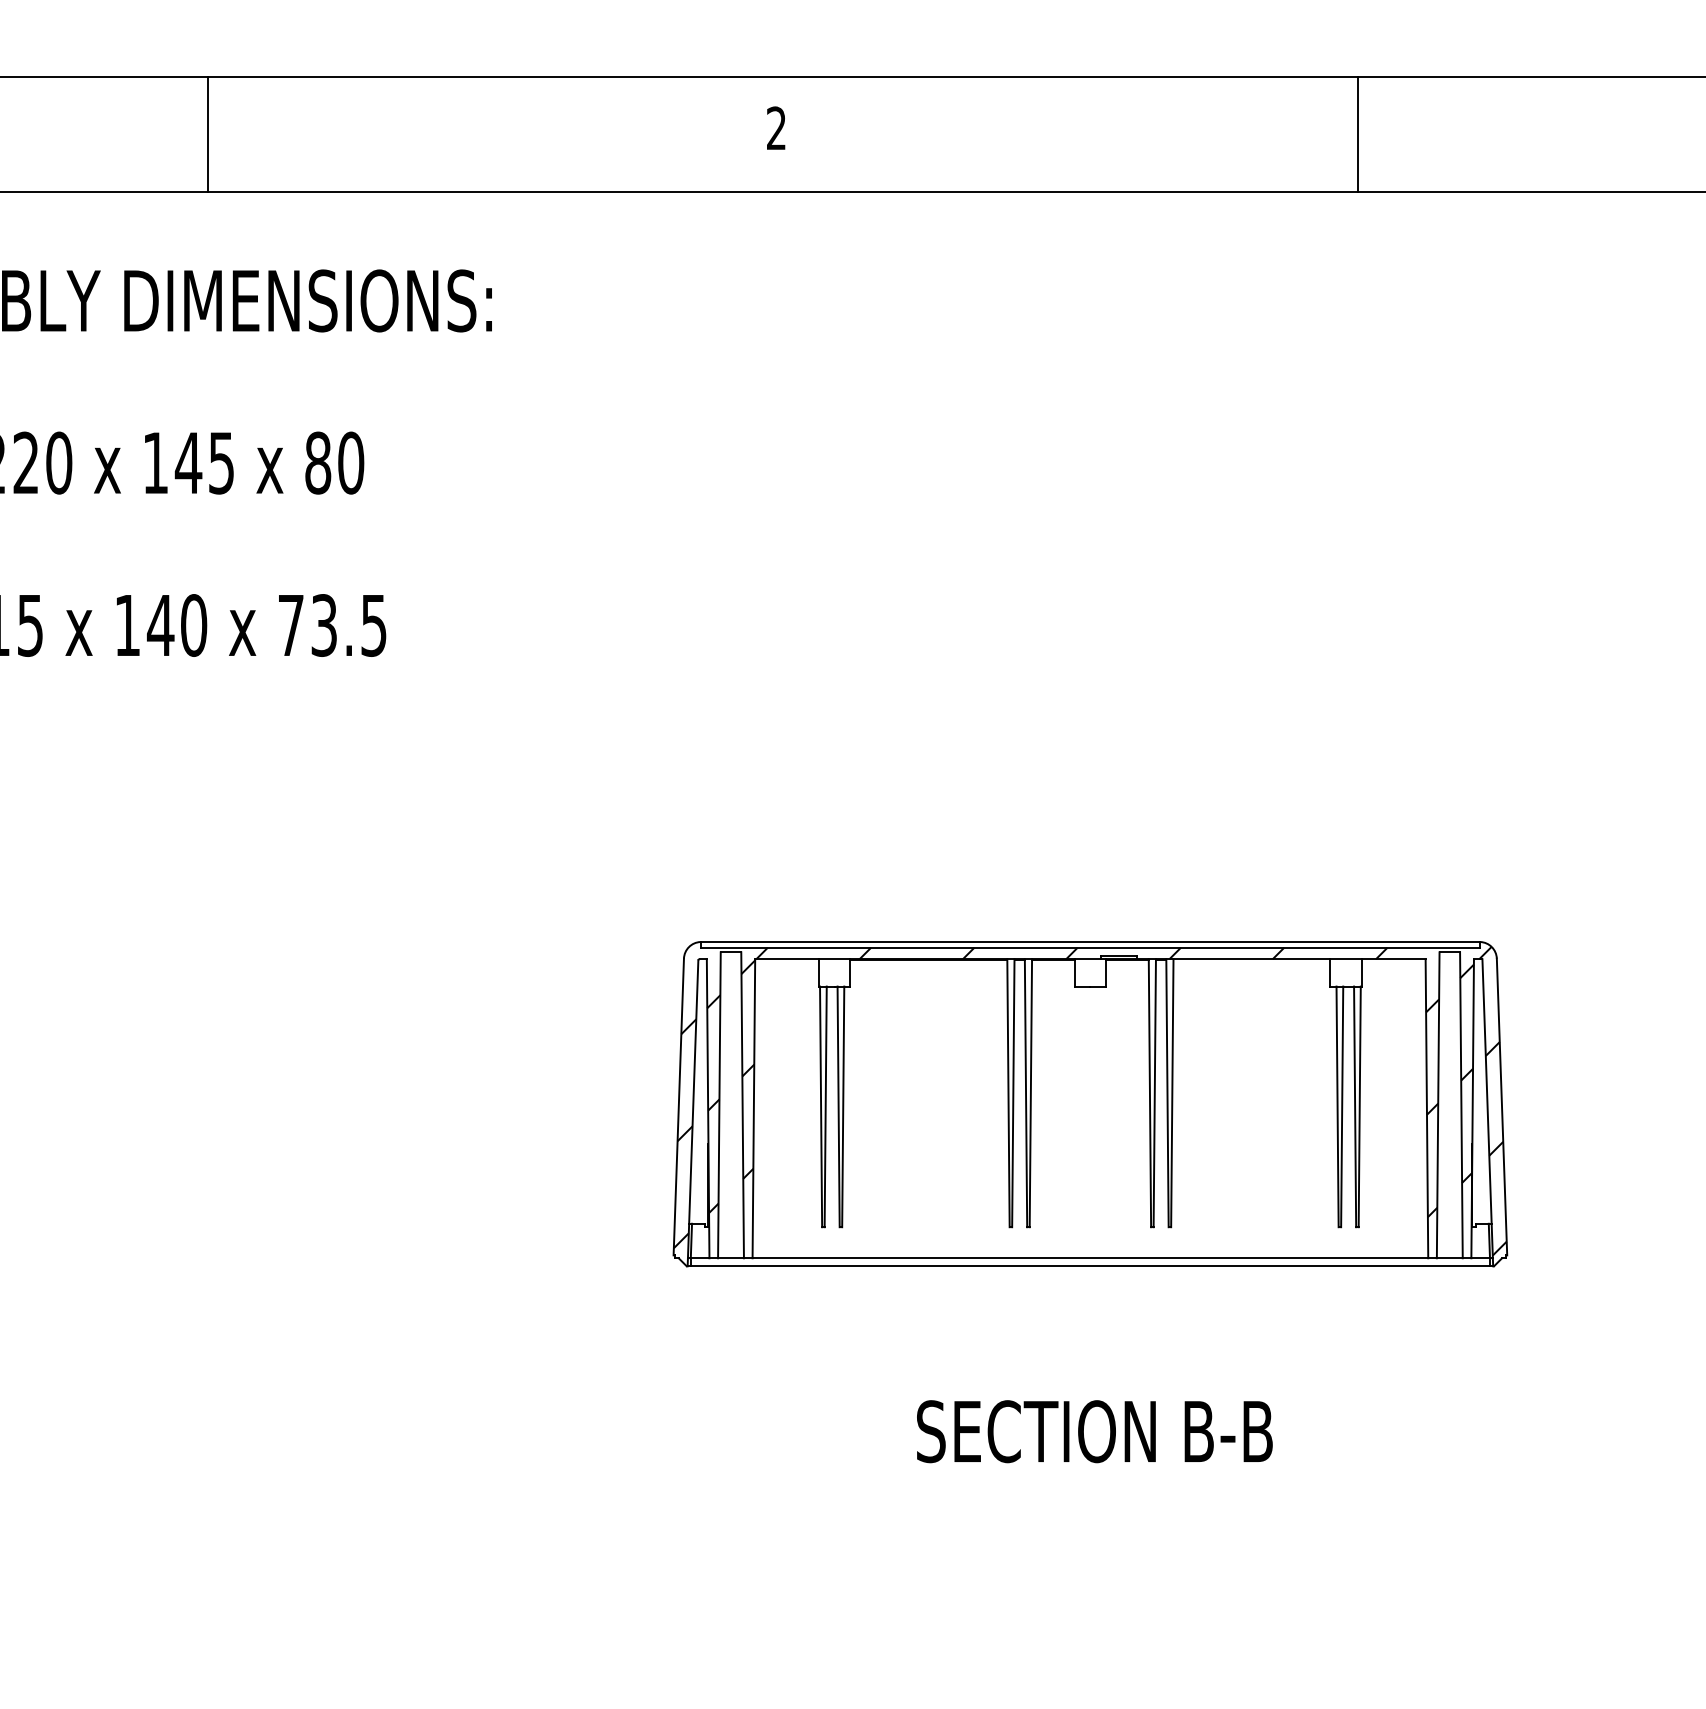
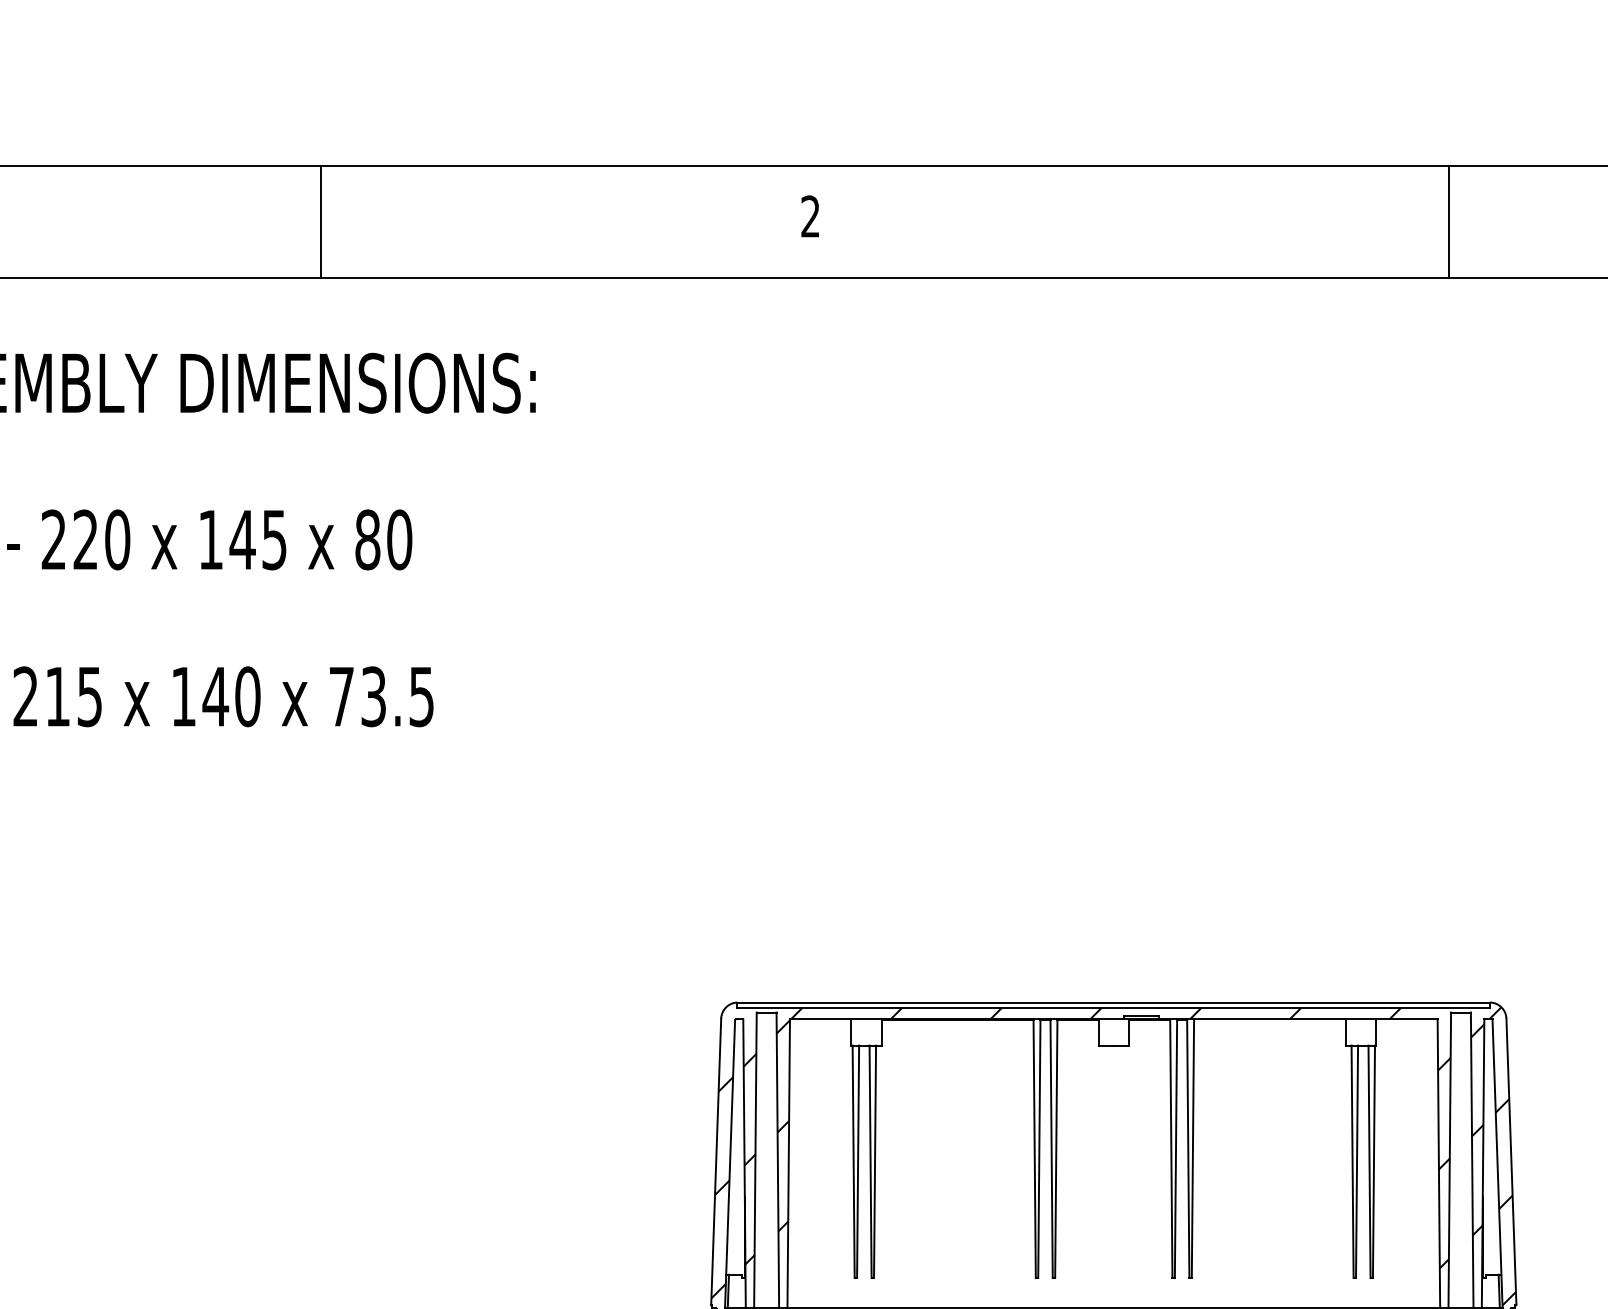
line: (208, 133) -> (320, 221), moved
line: (1358, 133) -> (1449, 221), moved

